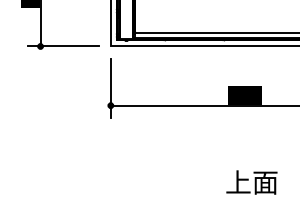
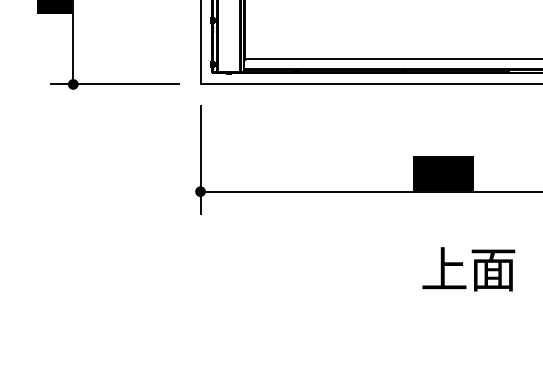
text: (251, 182) -> (468, 269), moved

